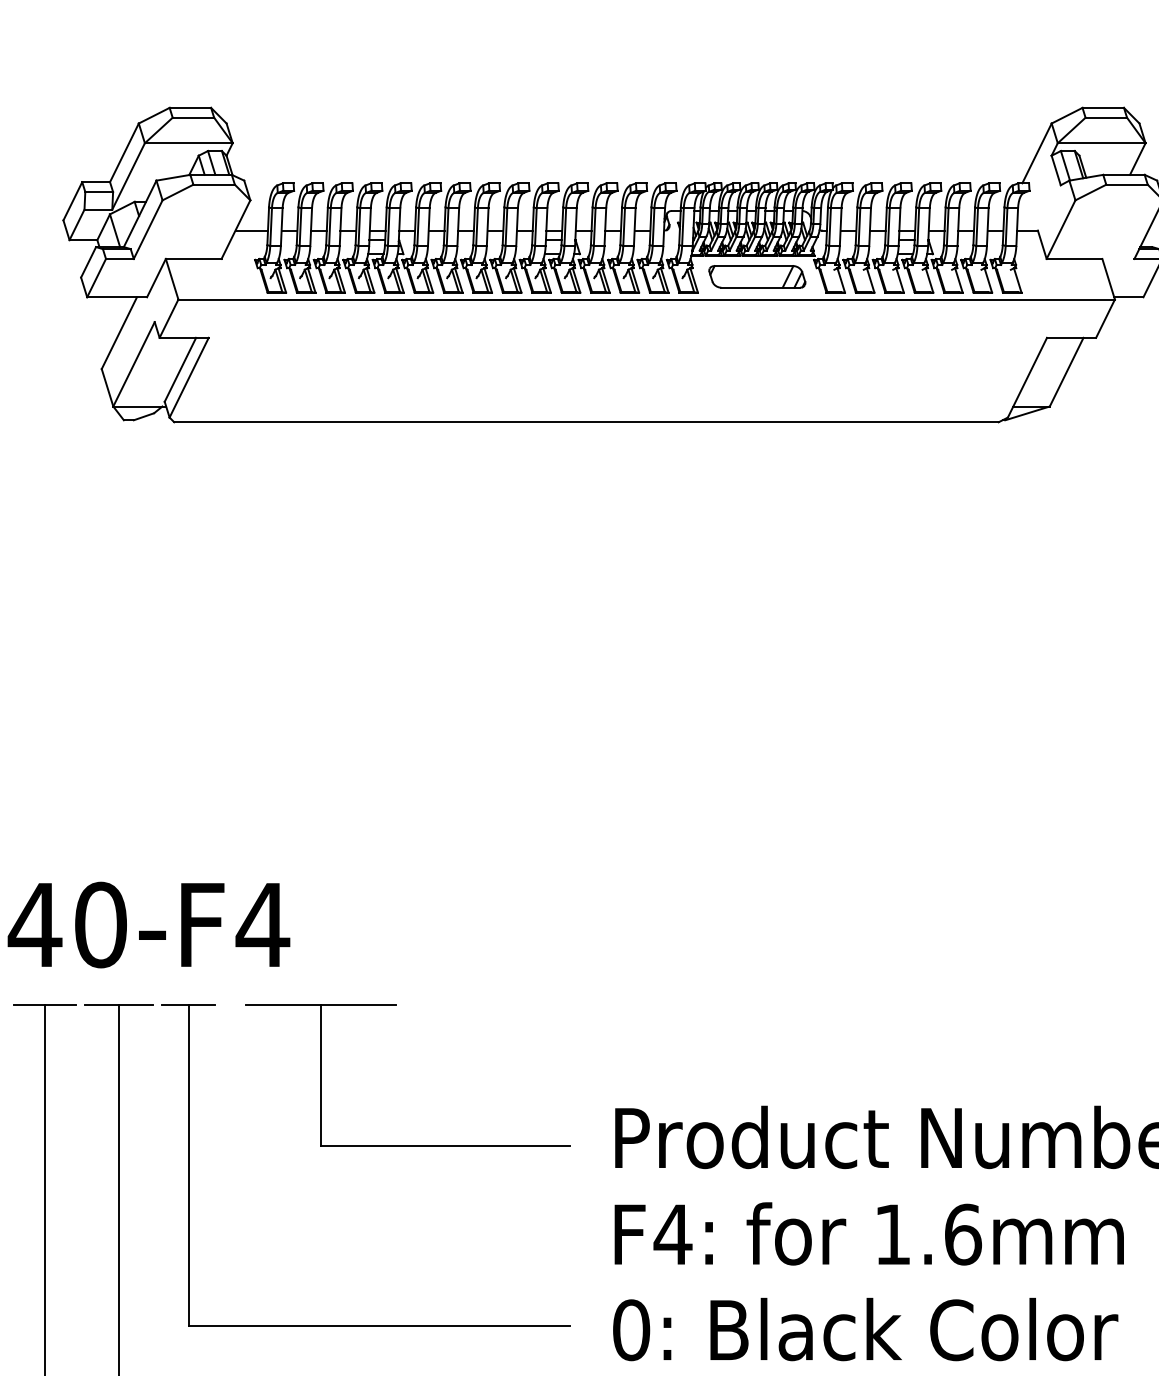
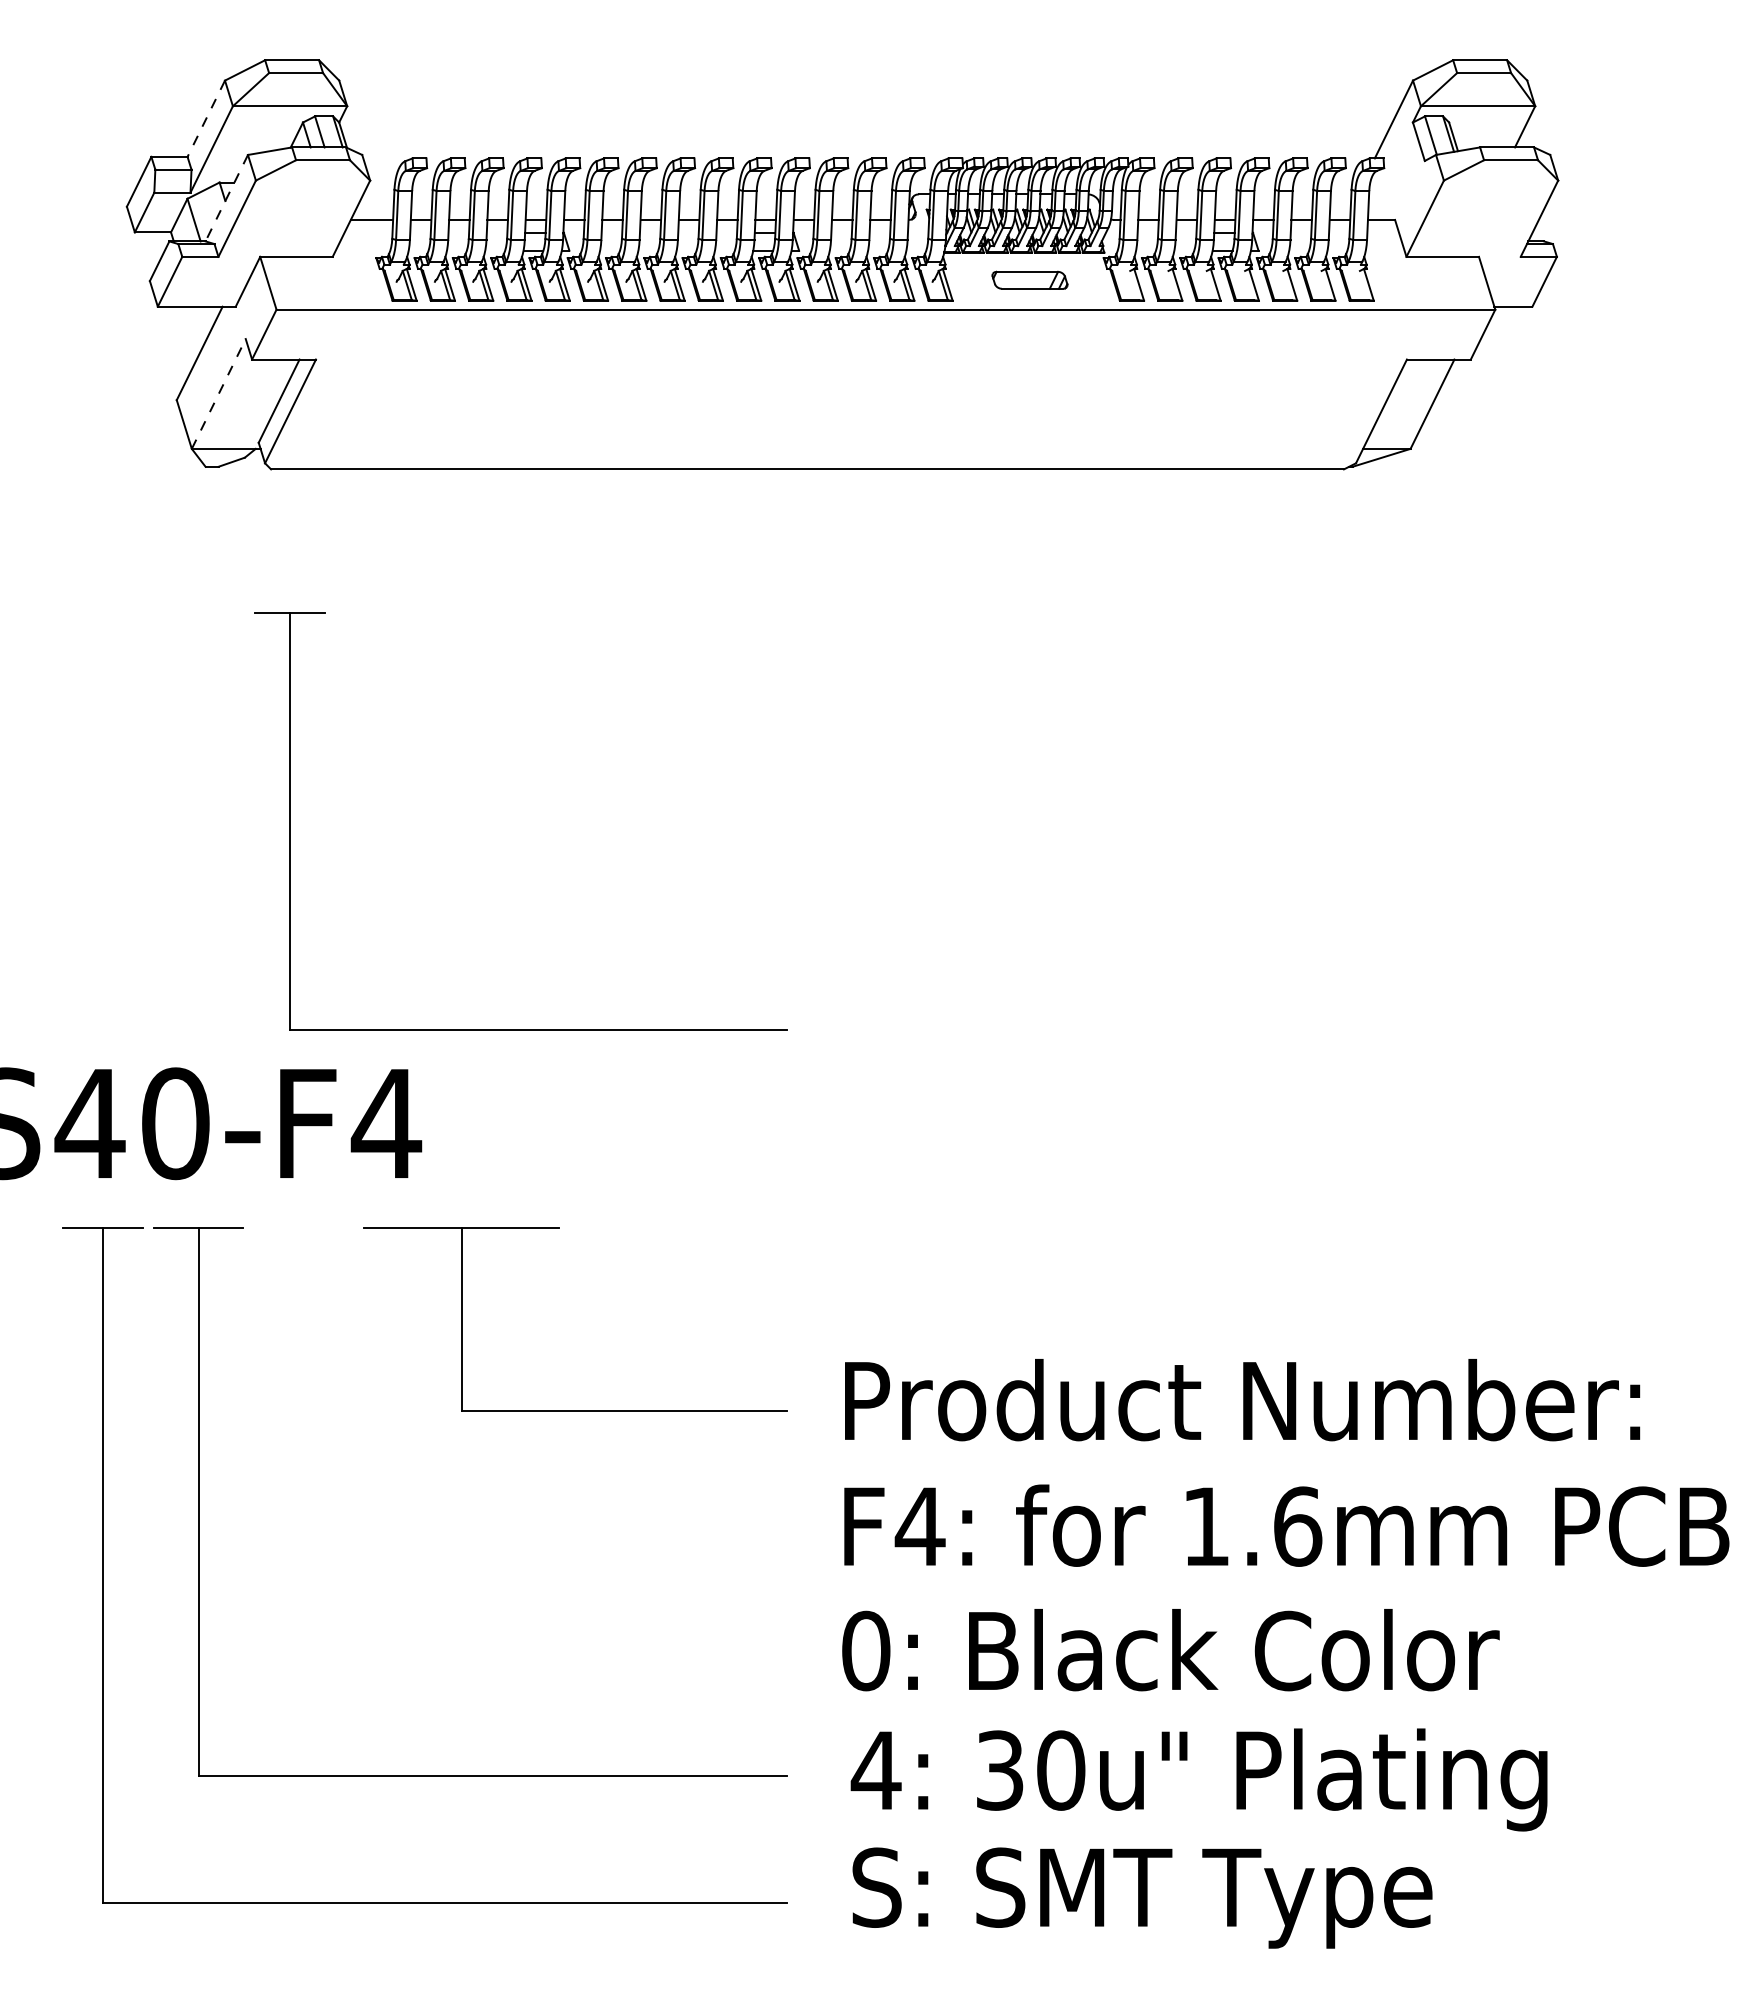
line: (124, 153) -> (206, 119), solid -> dashed
line: (139, 214) -> (226, 198), solid -> dashed
part: (756, 277) -> (1029, 280), size x0.6
line: (134, 363) -> (219, 393), solid -> dashed
part: (365, 1325) -> (520, 1029), moved

